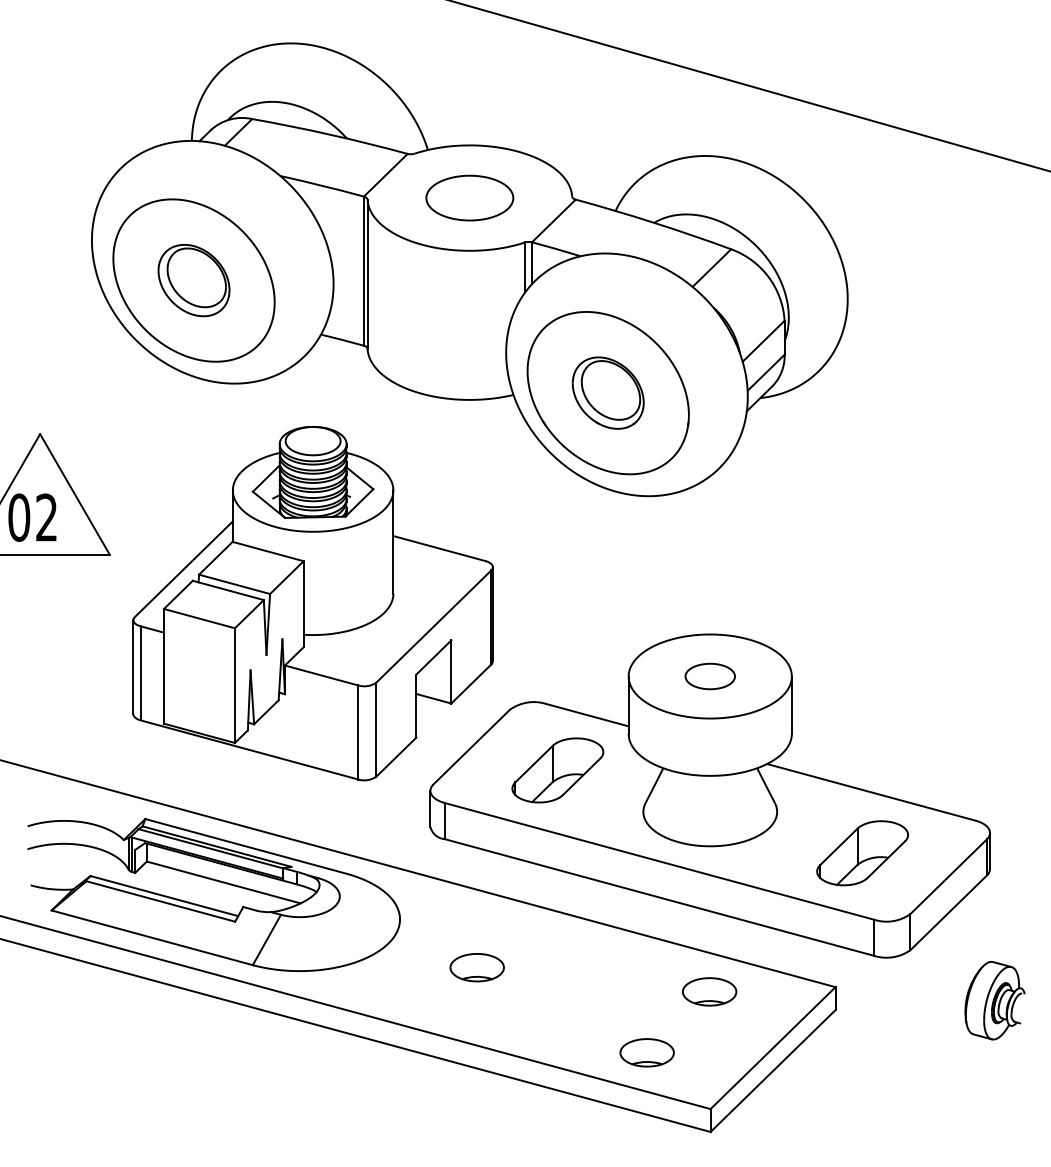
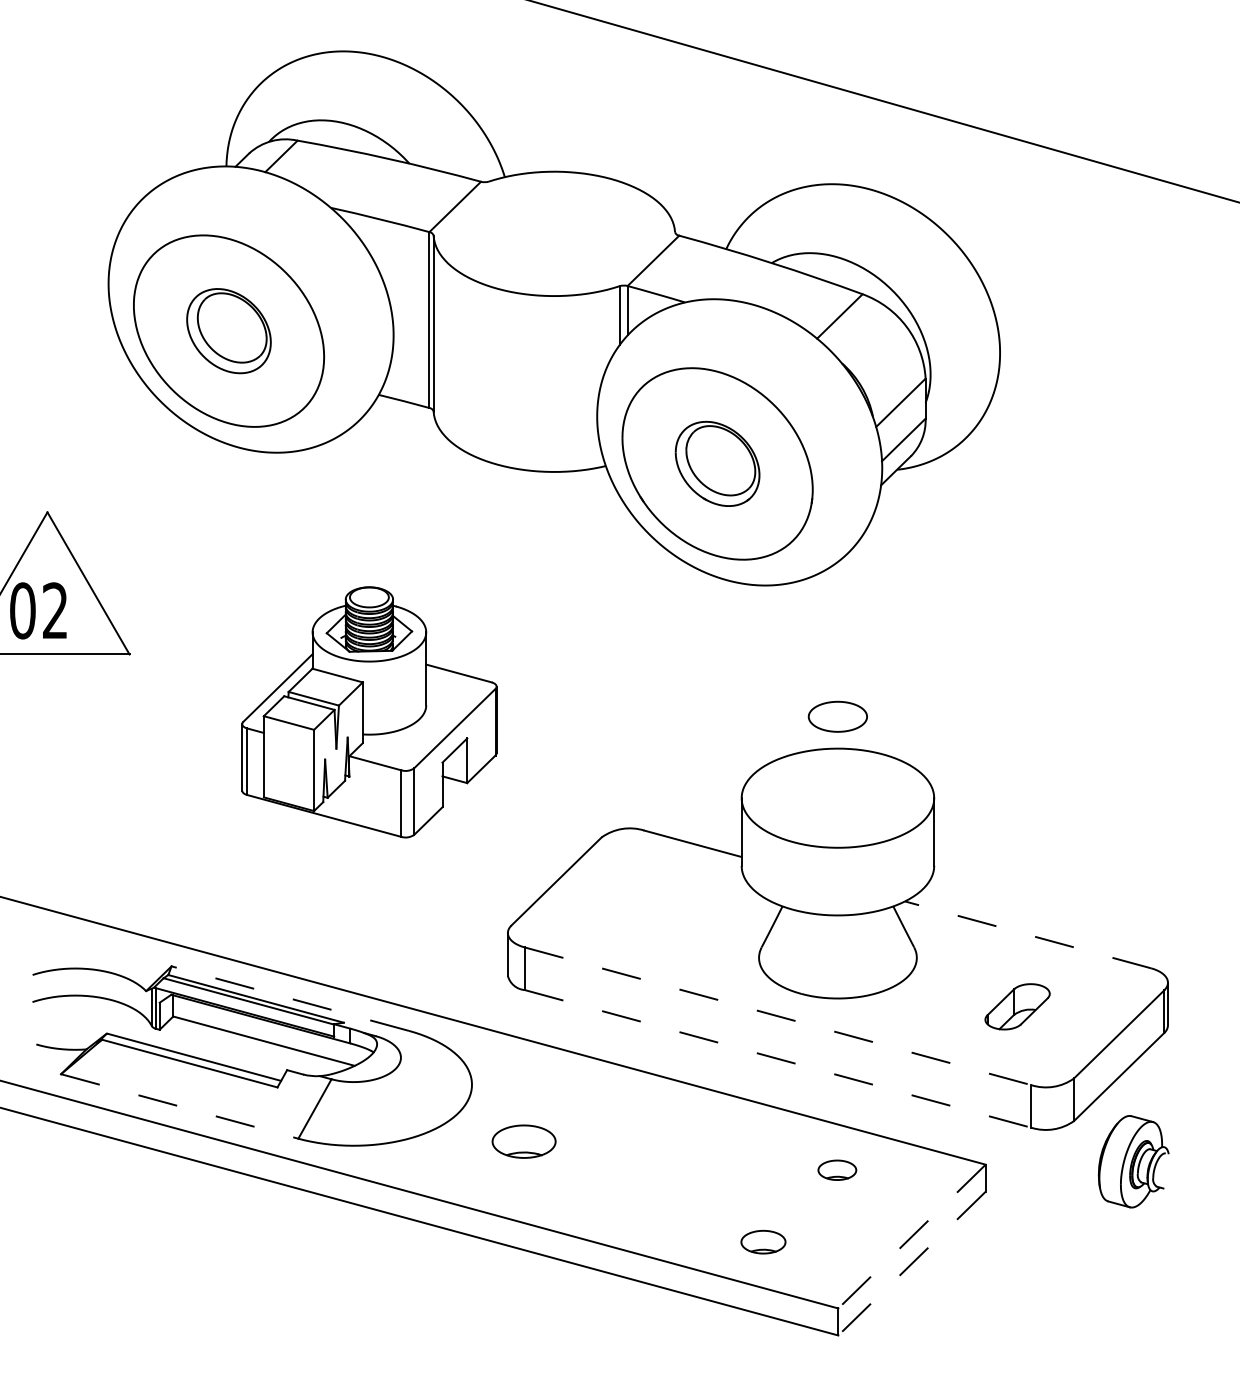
part: (469, 197) -> (553, 233), removed
part: (312, 603) -> (368, 712), size x0.6
part: (709, 676) -> (837, 716), moved
part: (557, 770) -> (657, 909), removed
line: (870, 792) -> (1026, 935), solid -> dashed
line: (245, 846) -> (289, 998), solid -> dashed
part: (862, 853) -> (1017, 1006), size x0.6
line: (659, 861) -> (778, 1016), solid -> dashed
line: (659, 897) -> (778, 1058), solid -> dashed
line: (152, 937) -> (180, 1106), solid -> dashed
part: (476, 967) -> (523, 1141), moved
part: (709, 991) -> (837, 1169), size x0.6
part: (994, 1000) -> (1133, 1161), moved
line: (772, 1048) -> (911, 1237), solid -> dashed
part: (646, 1052) -> (762, 1241), size x0.7
line: (772, 1071) -> (911, 1264), solid -> dashed

